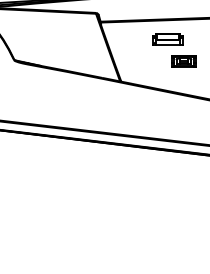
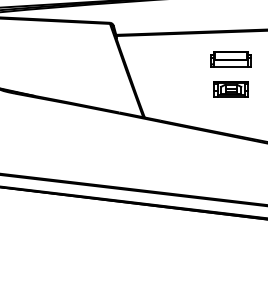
part: (167, 39) -> (230, 59), moved

